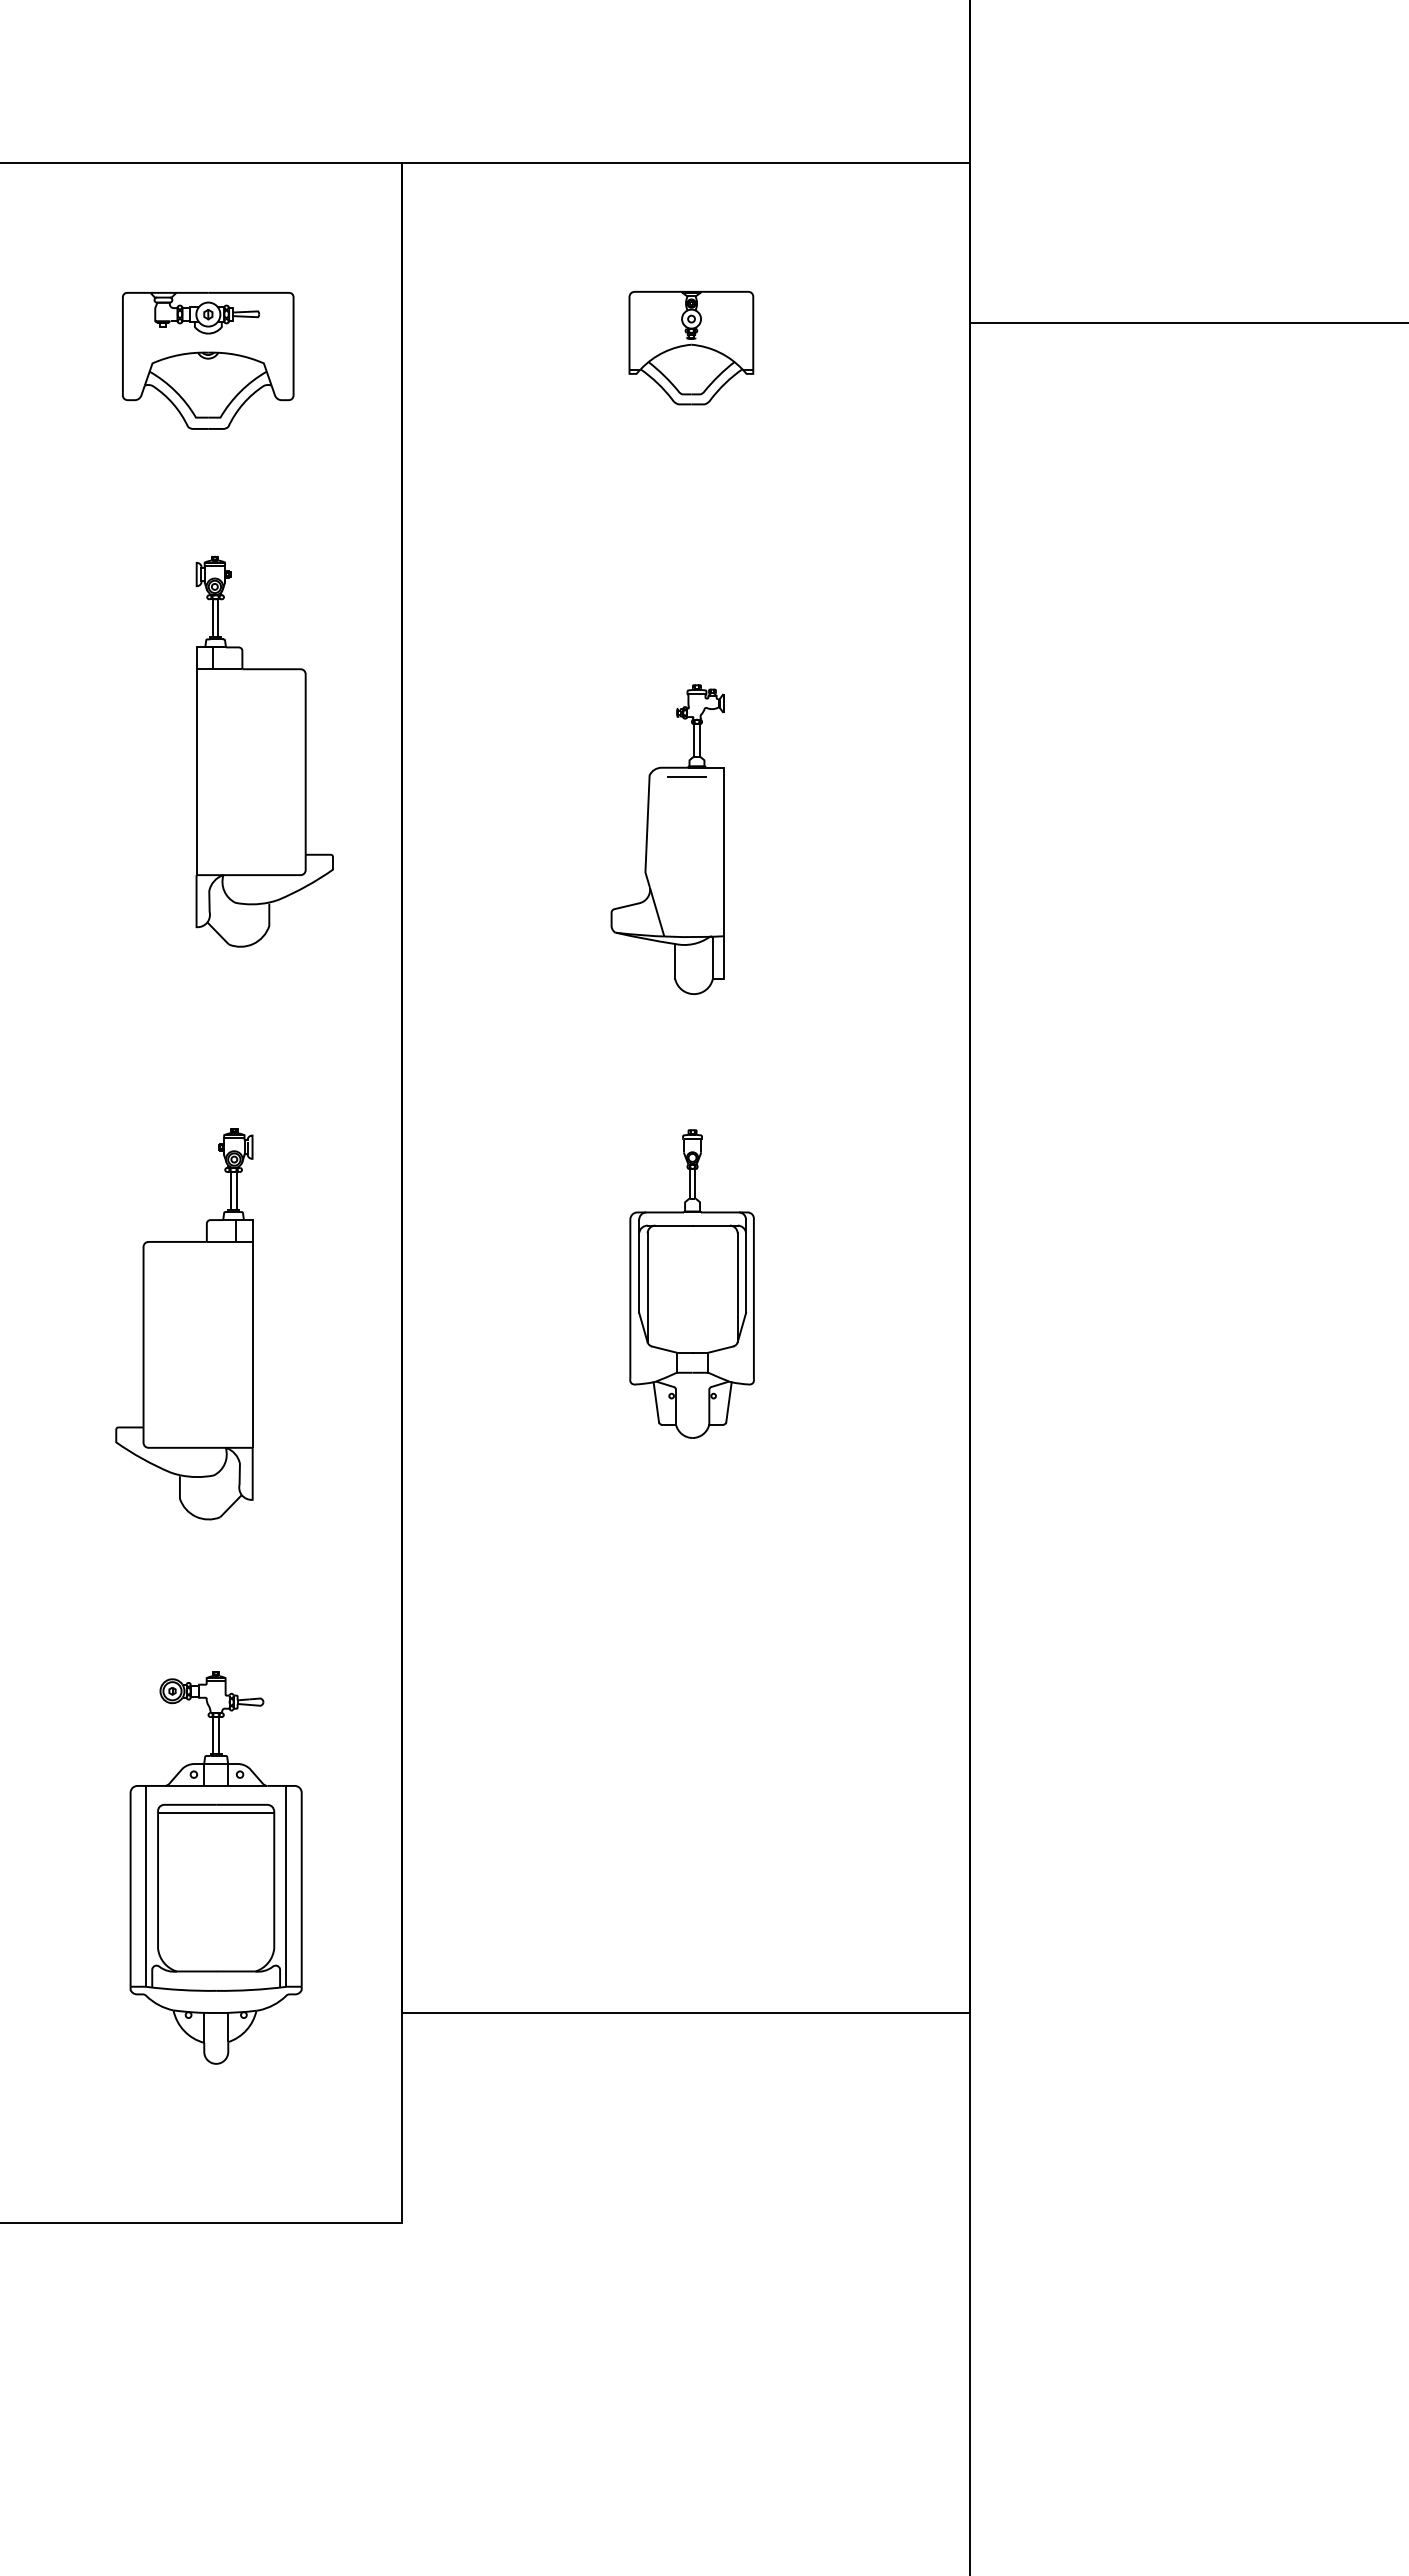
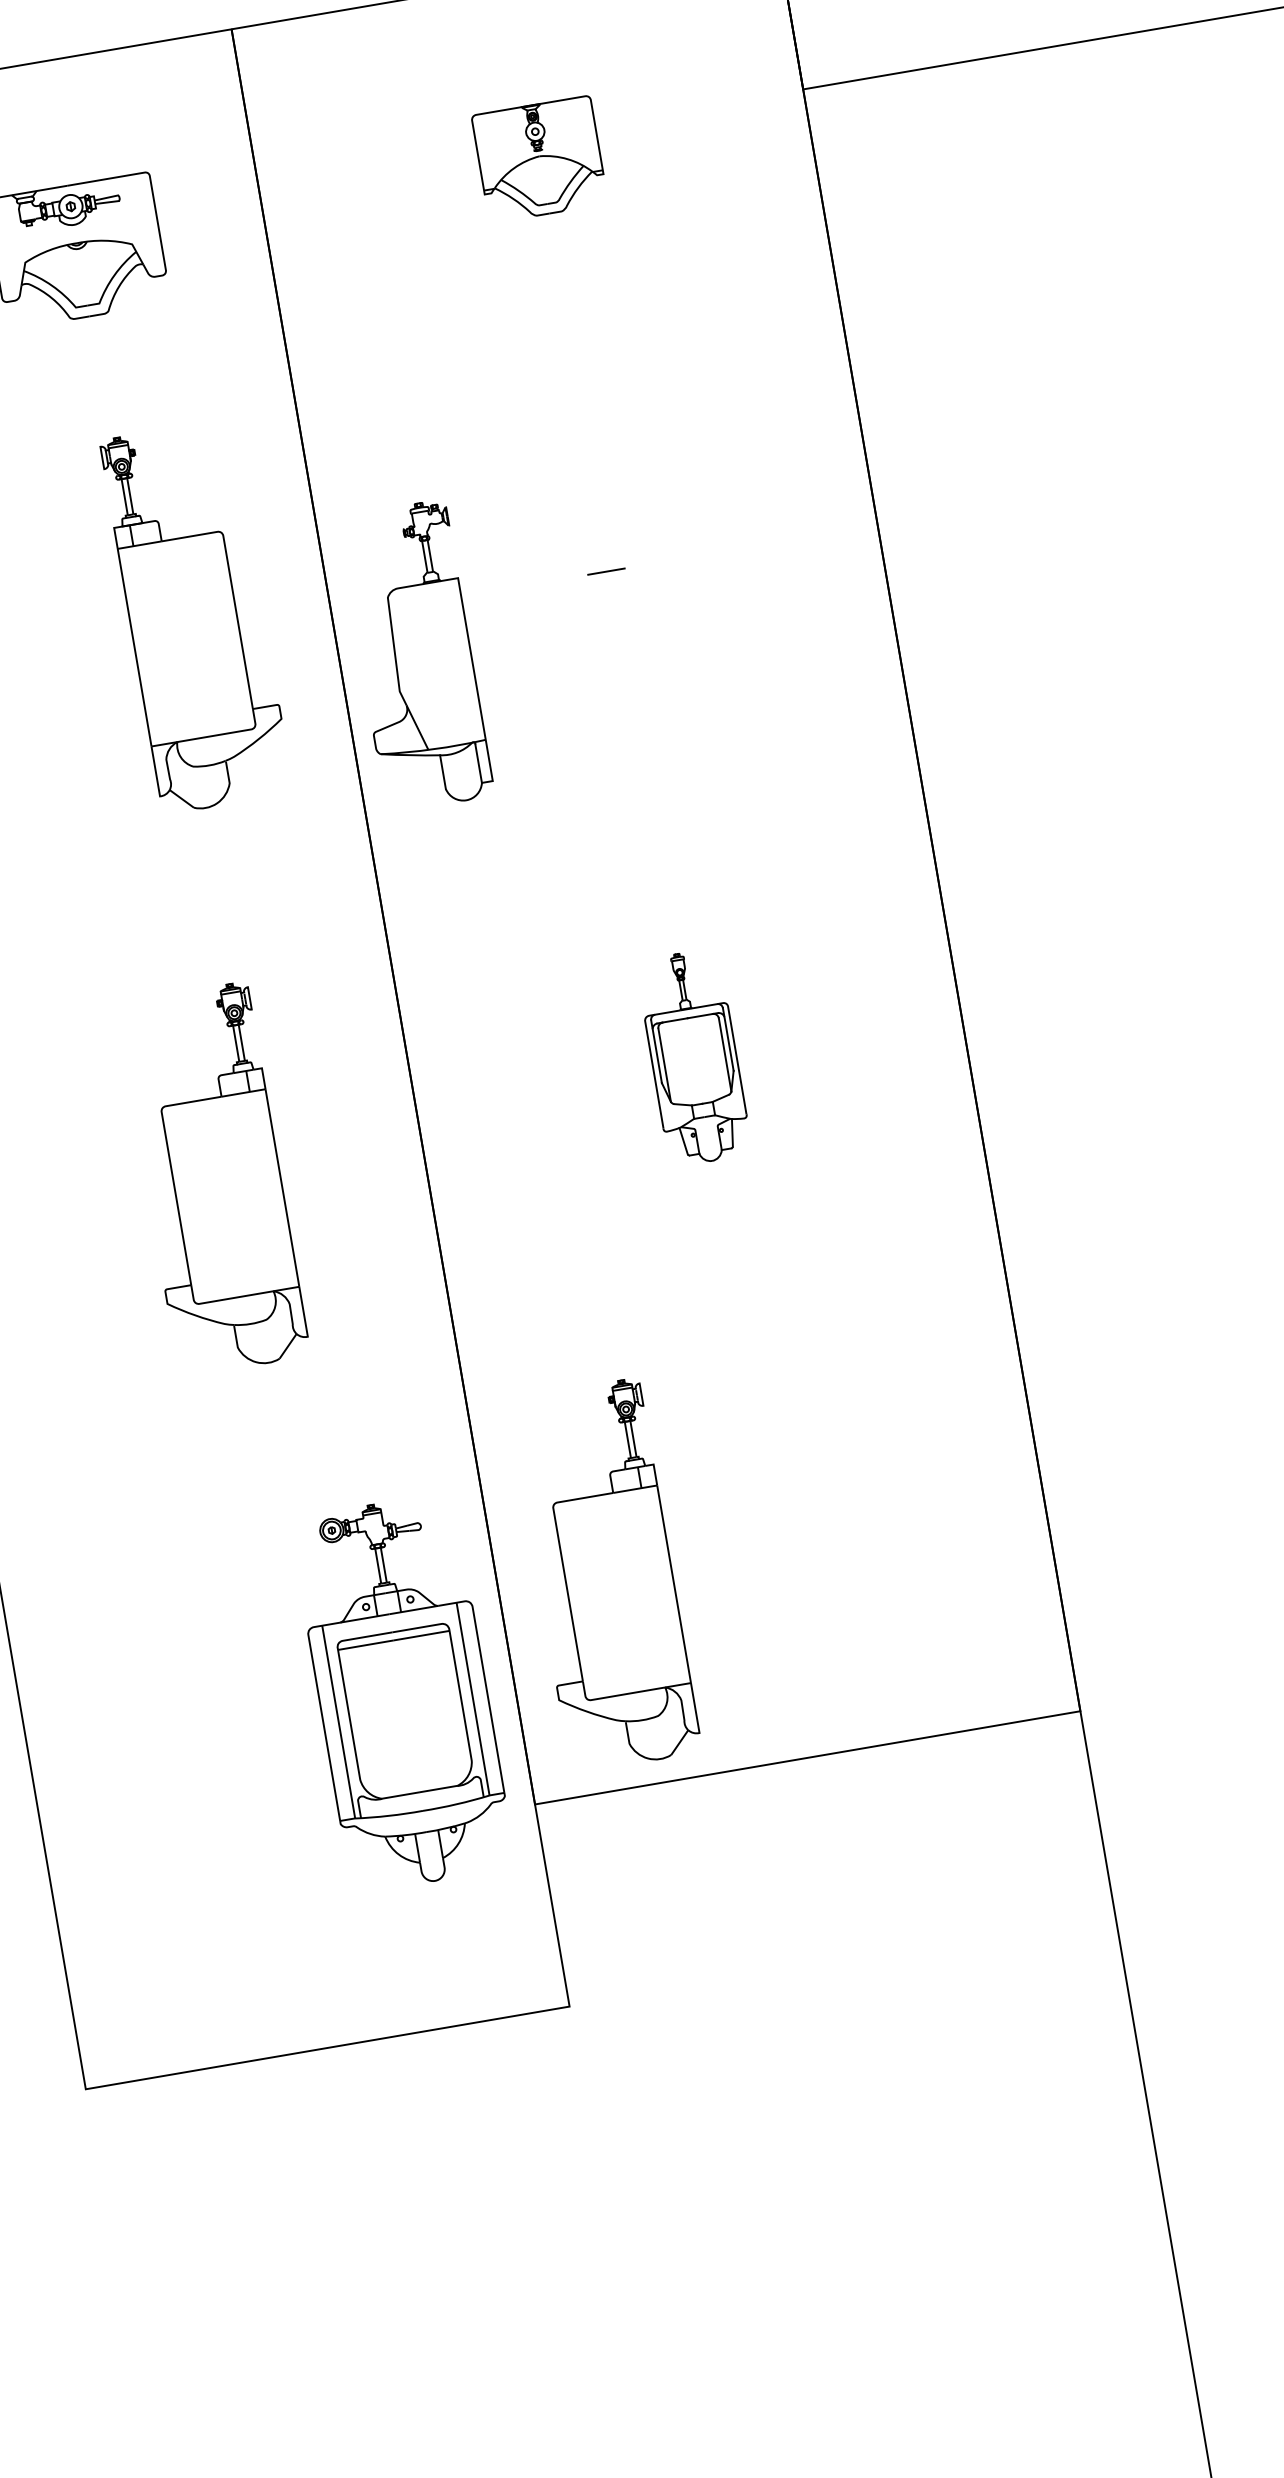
part: (667, 839) -> (415, 656), moved
part: (691, 1283) -> (693, 1057), size x0.7
part: (512, 1793) -> (605, 1575), added
part: (215, 1867) -> (402, 1692), moved

